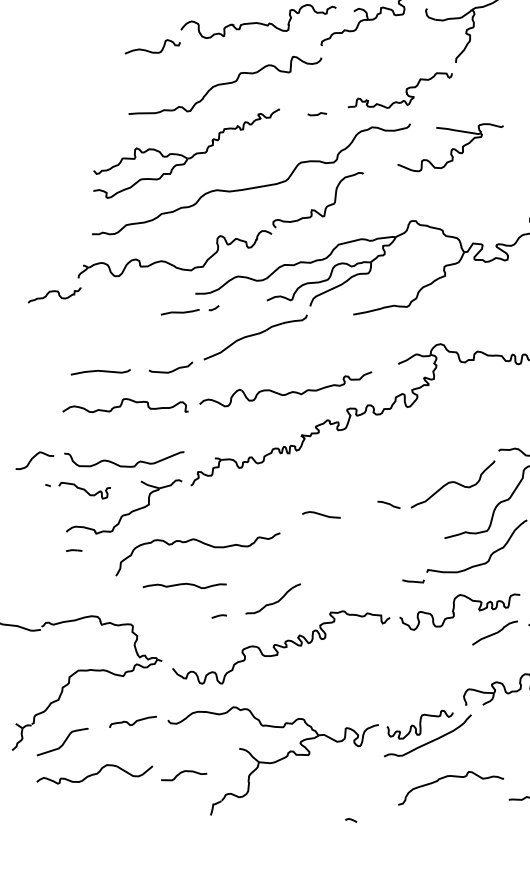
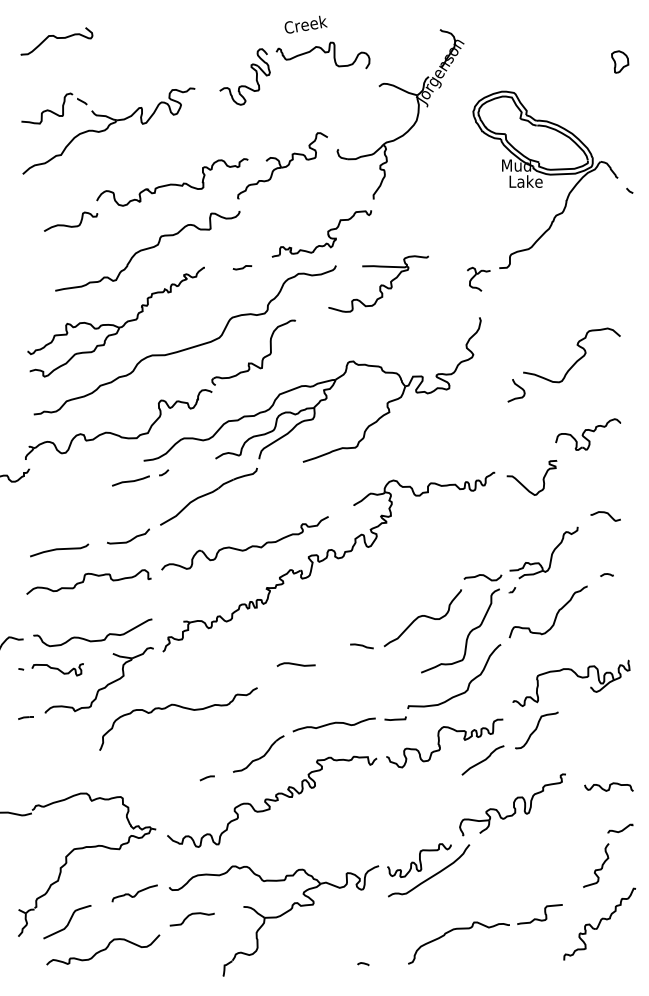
line: (73, 550) -> (25, 717), moved
curve: (184, 585) -> (333, 724), moved
curve: (181, 773) -> (189, 916), moved
curve: (448, 777) -> (454, 930), moved

